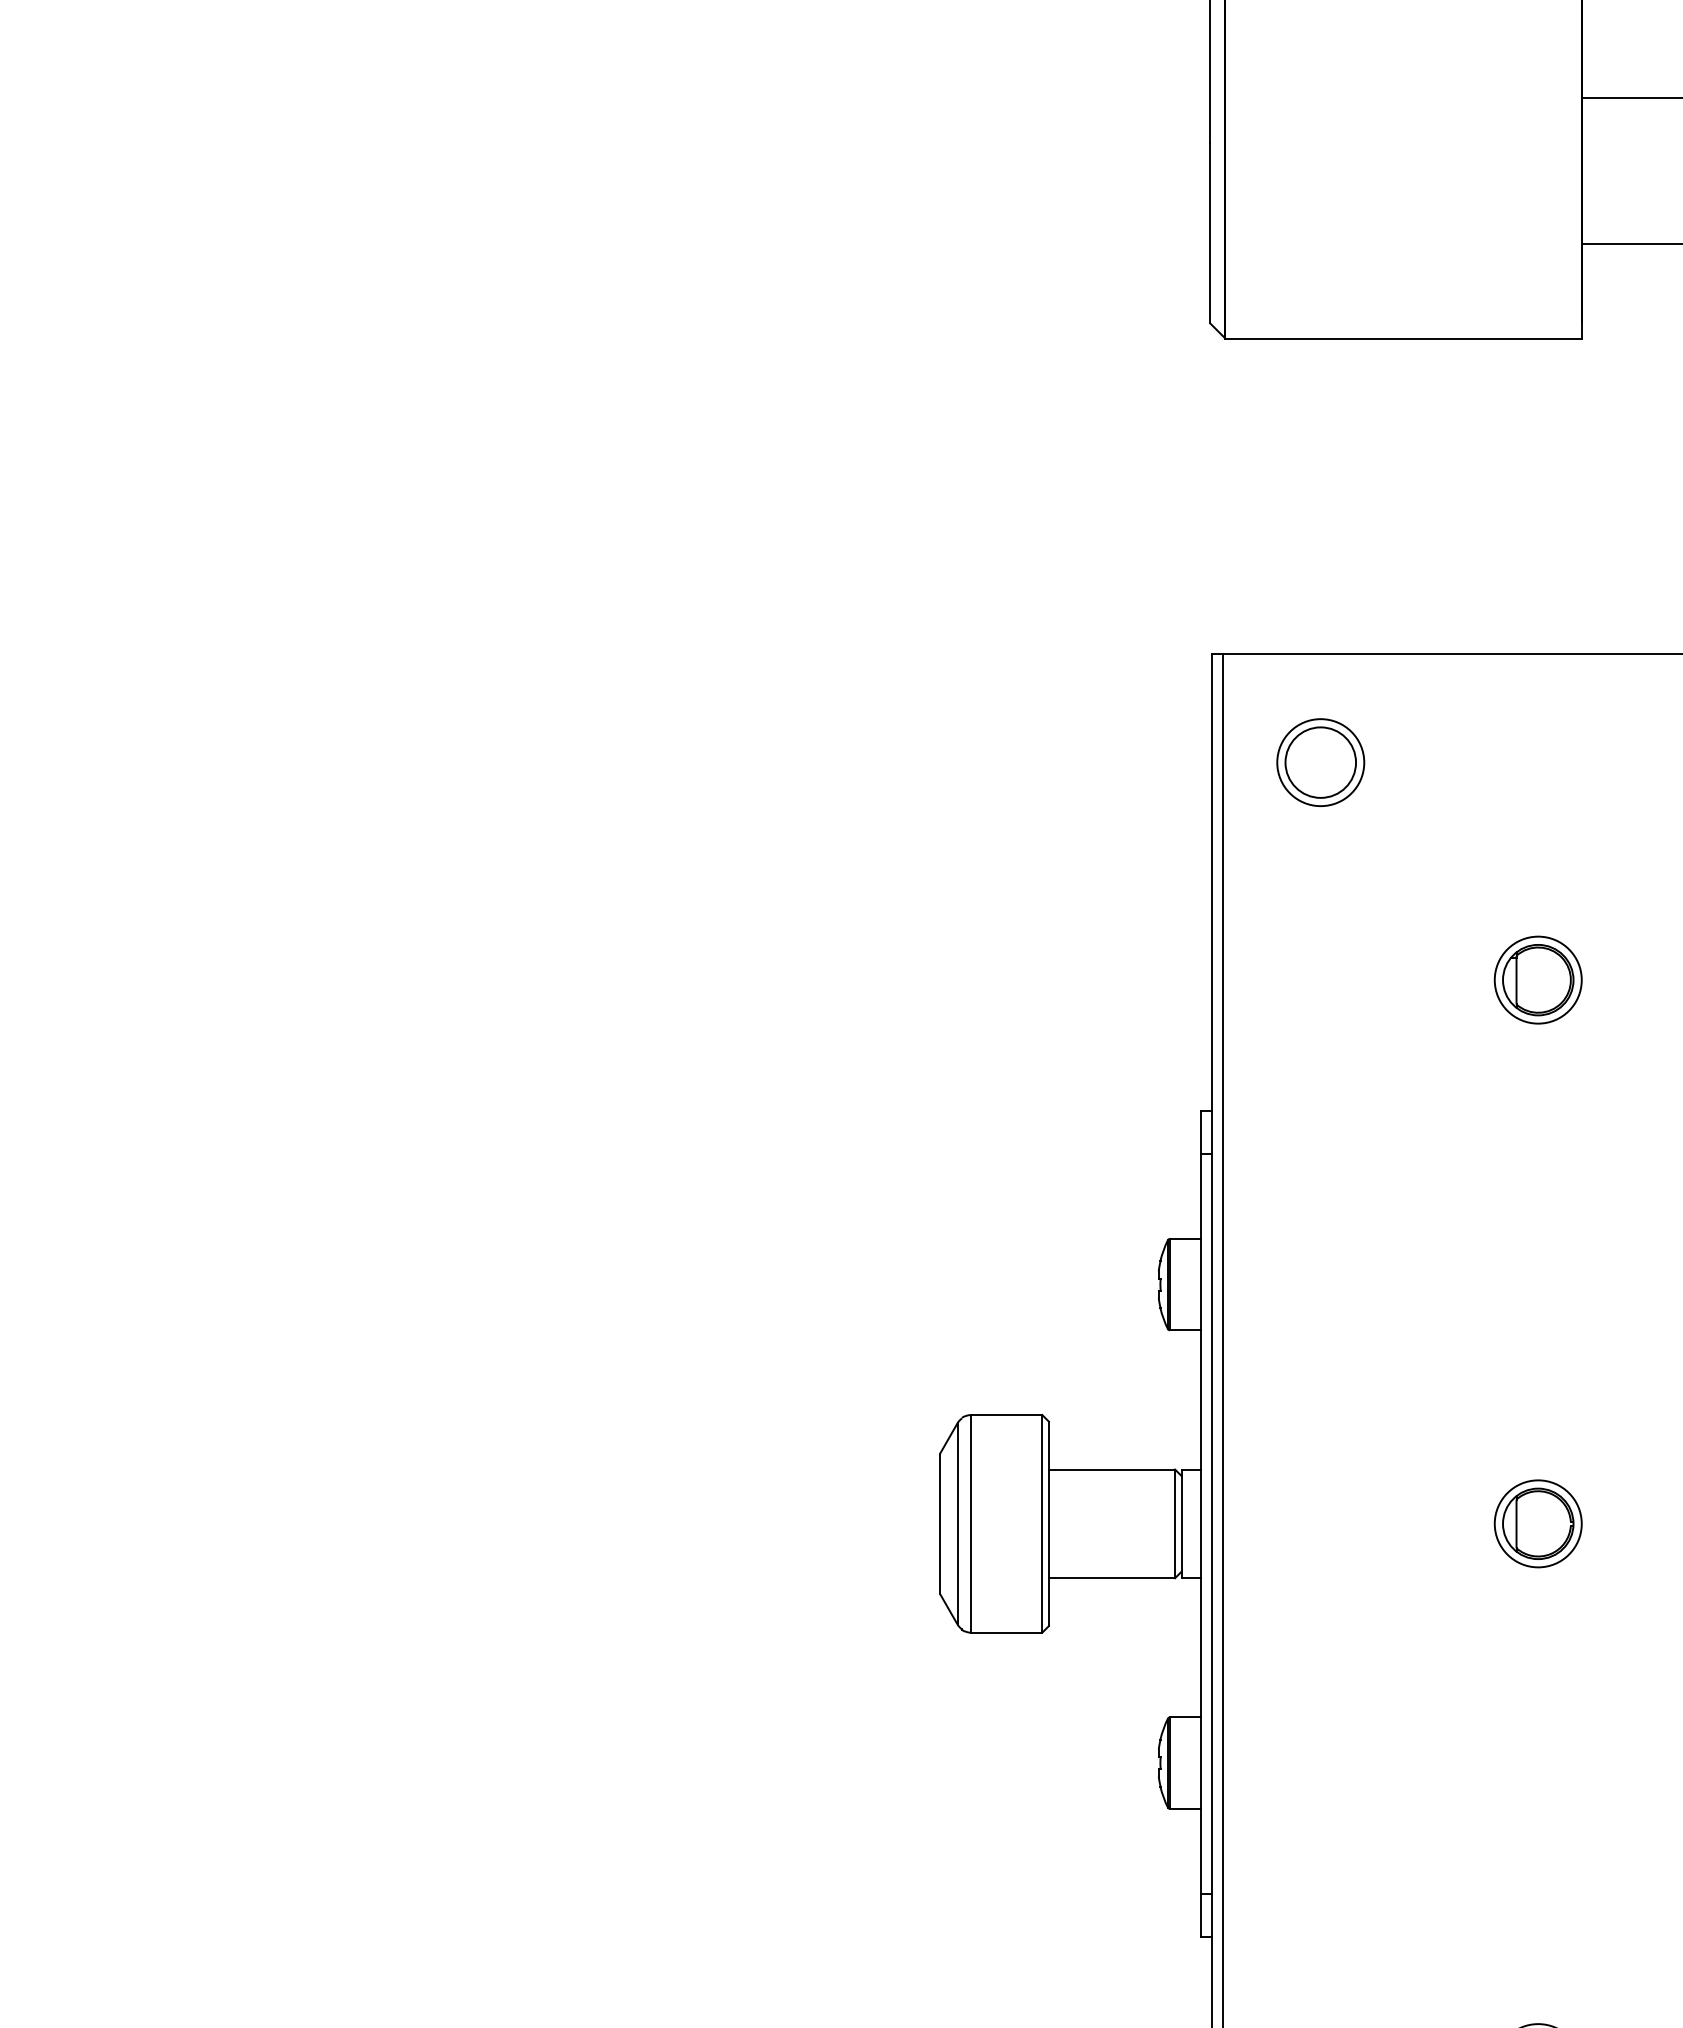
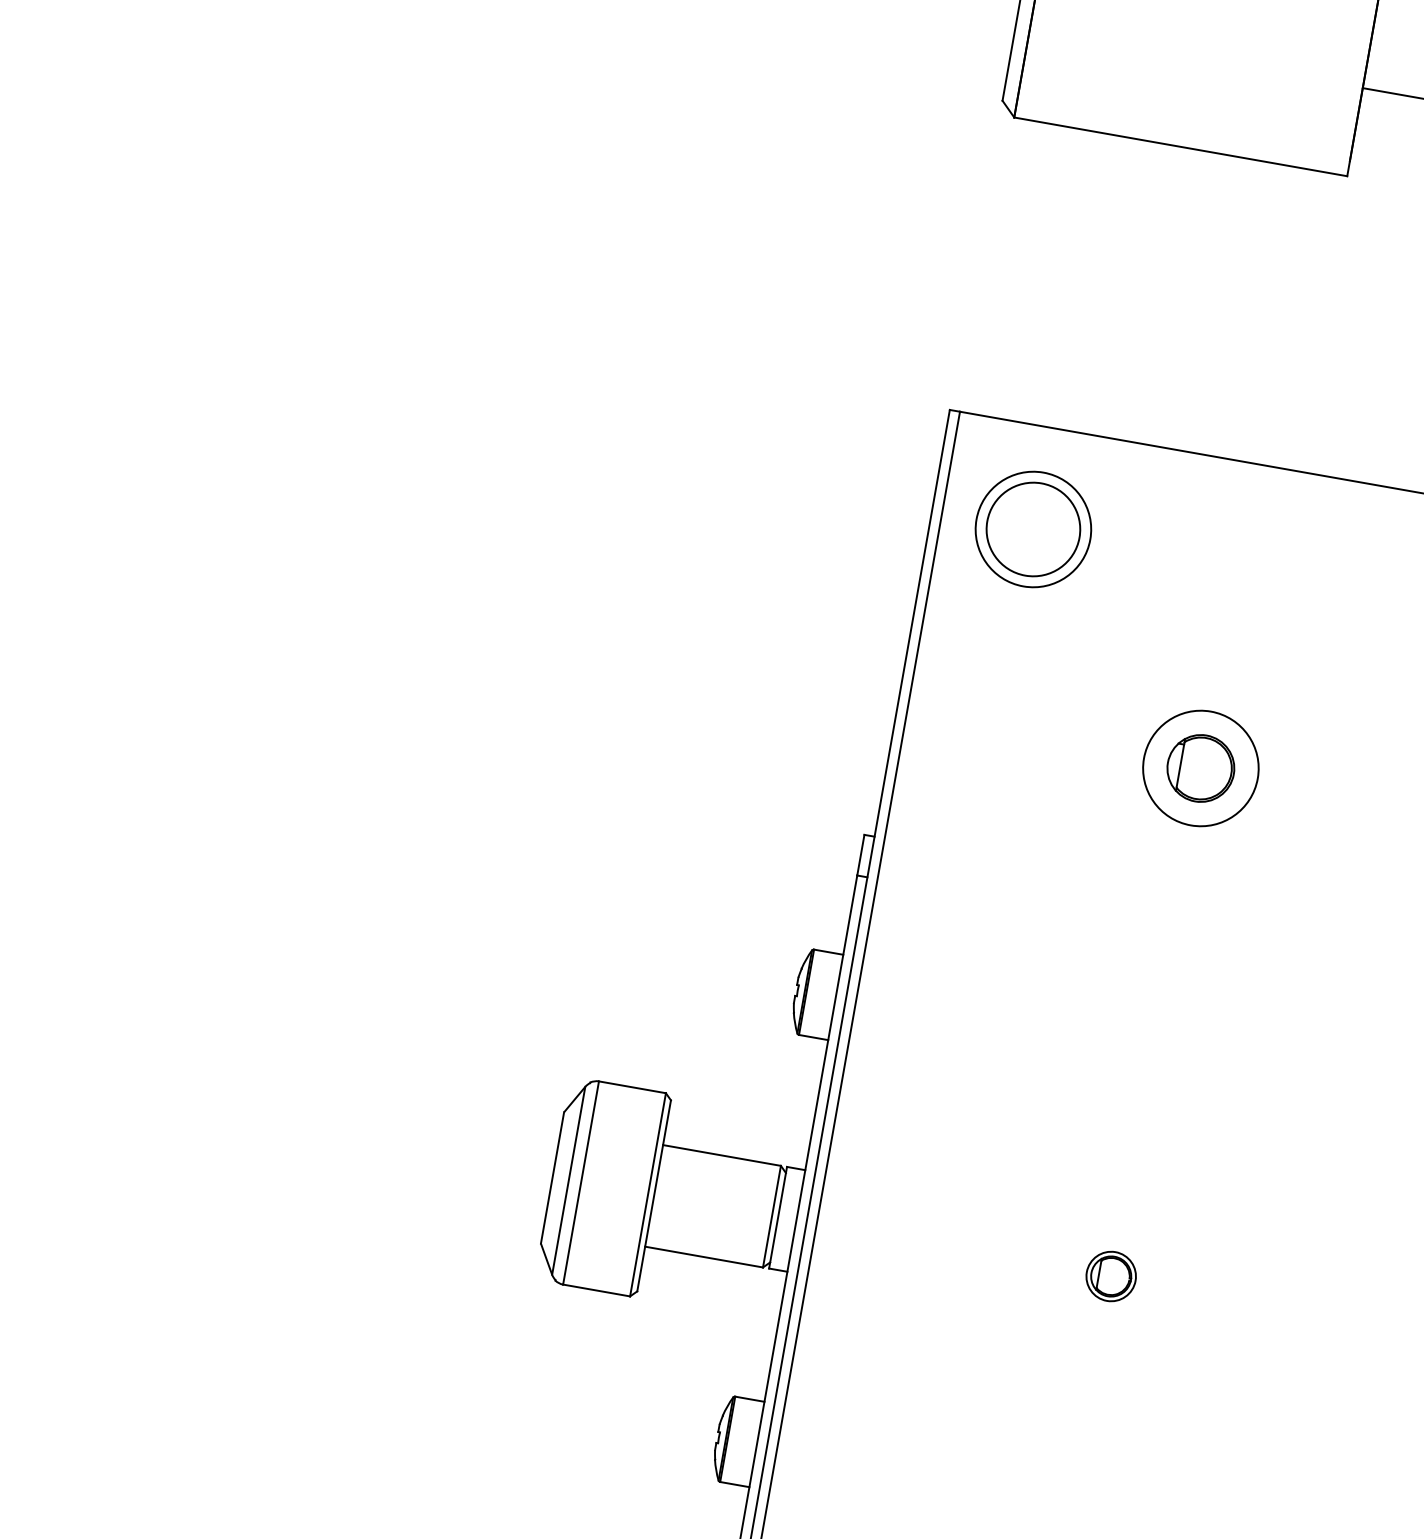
part: (1320, 762) -> (1033, 529), size x1.4
circle: (1537, 979) -> (1200, 767), size x1.4
part: (1537, 1523) -> (1110, 1276), size x0.6

